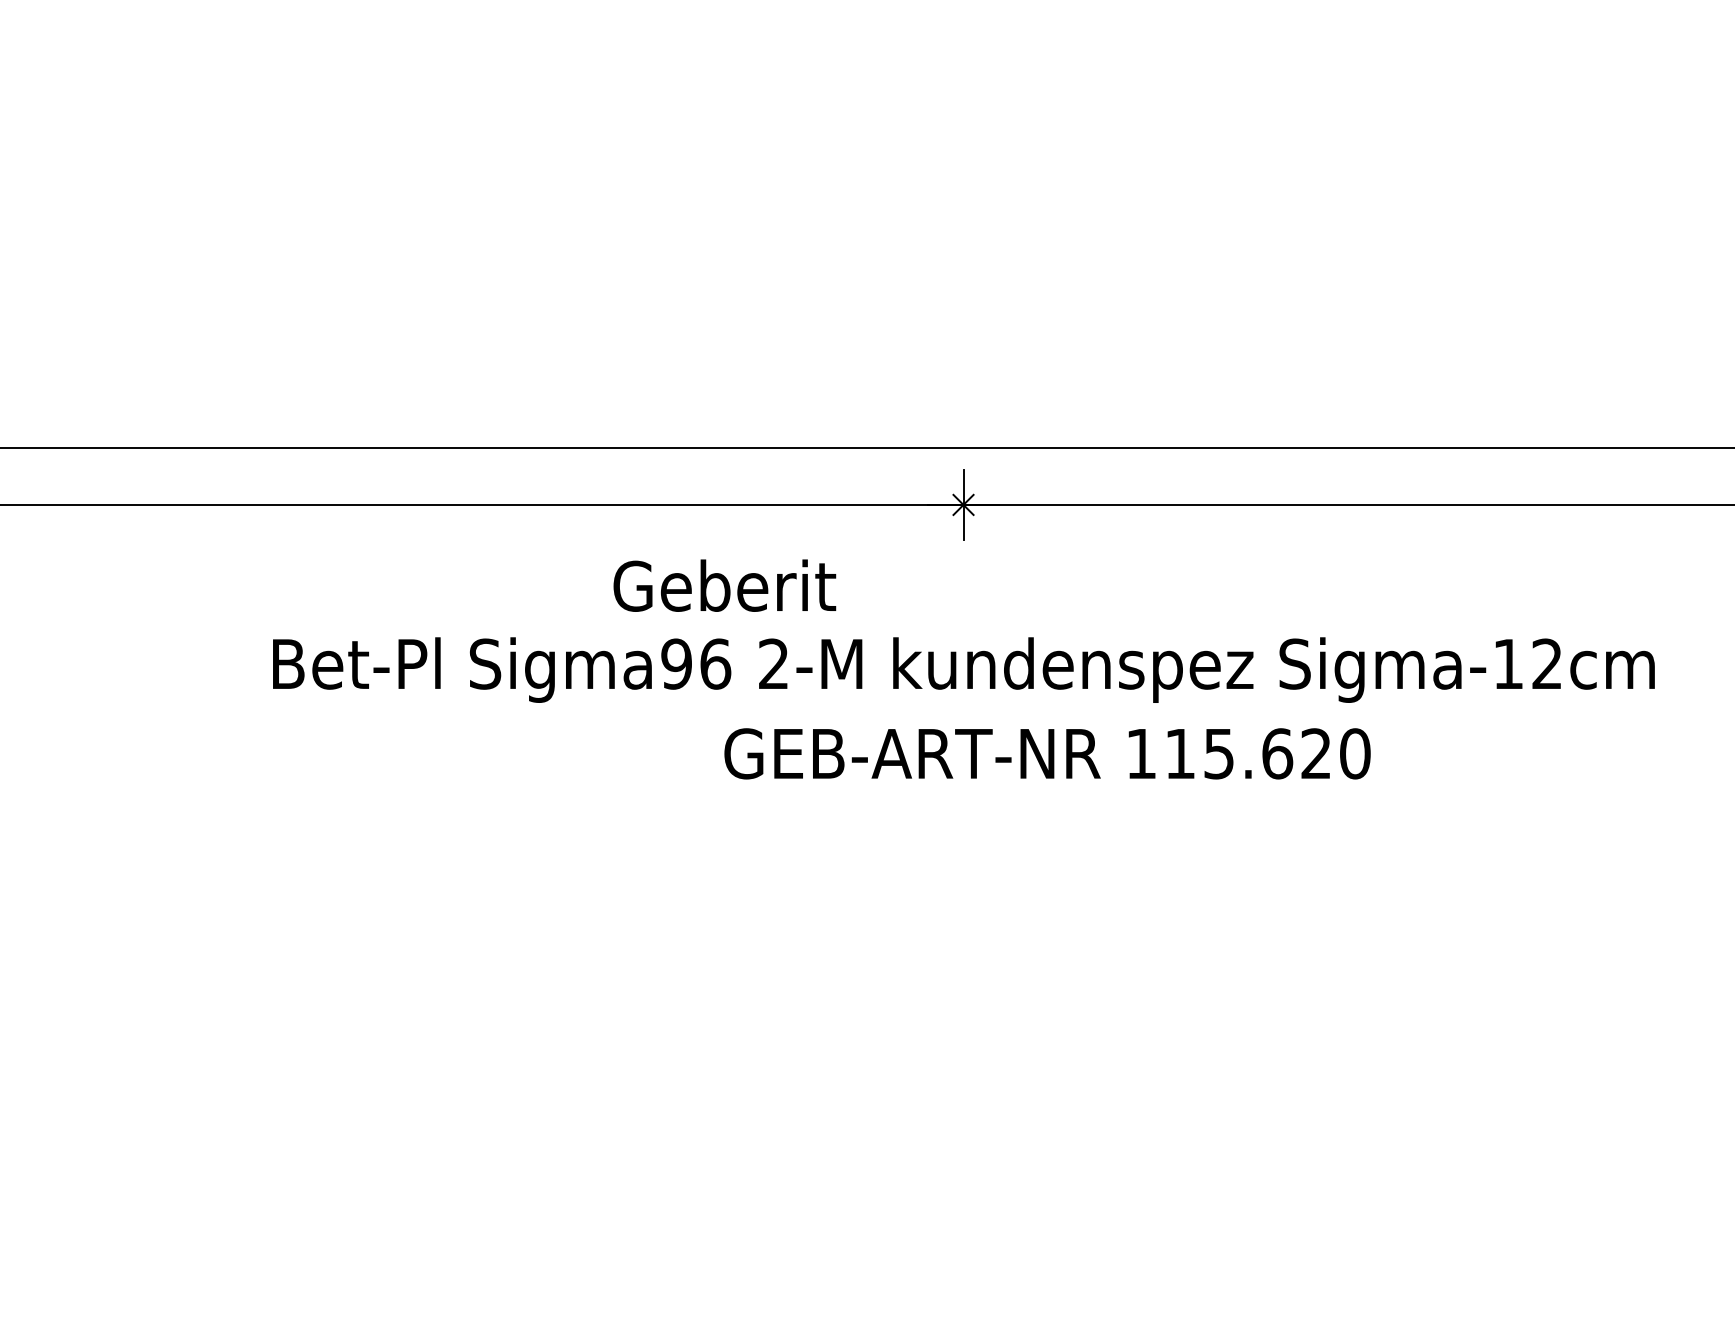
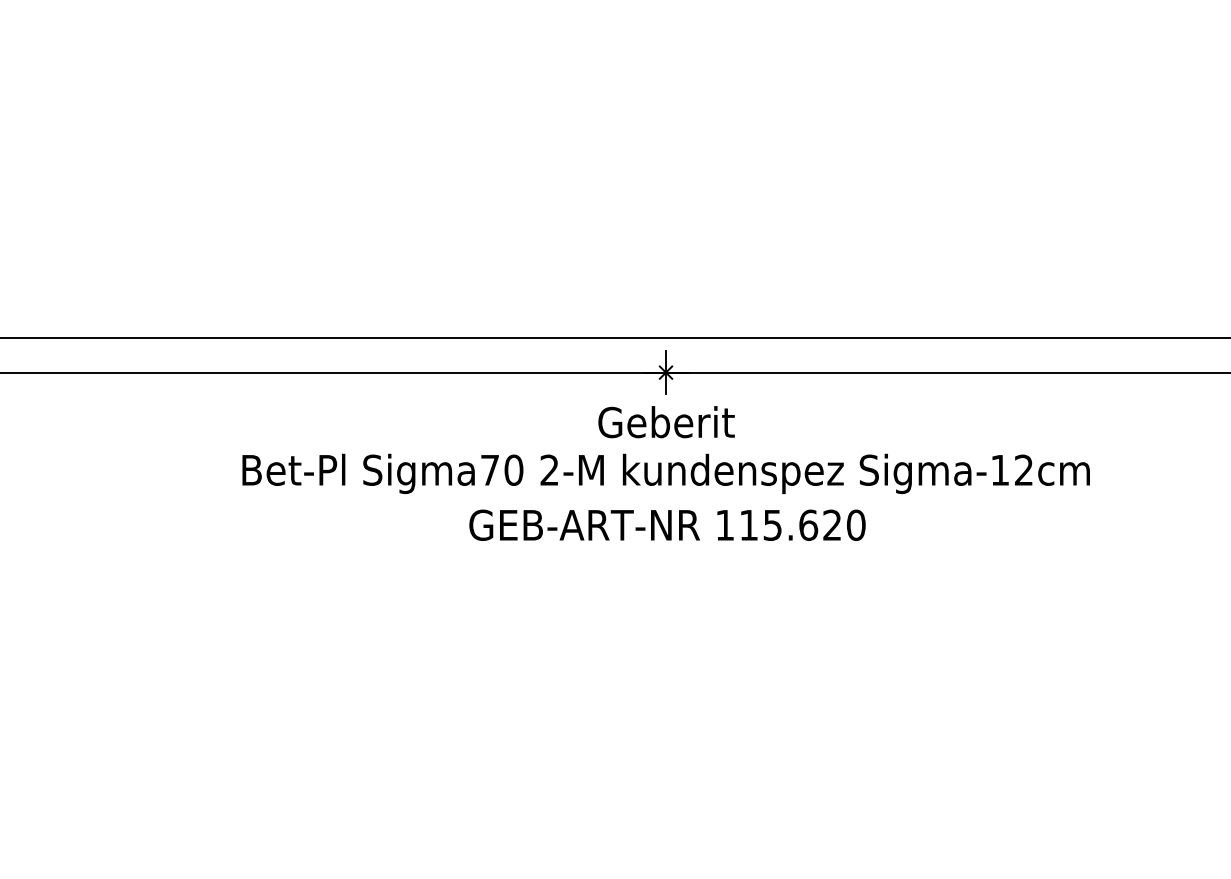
text: (724, 586) -> (666, 422), moved
text: (695, 662) -> (501, 469), Sigma96 -> Sigma70
text: (1047, 752) -> (667, 524), moved

